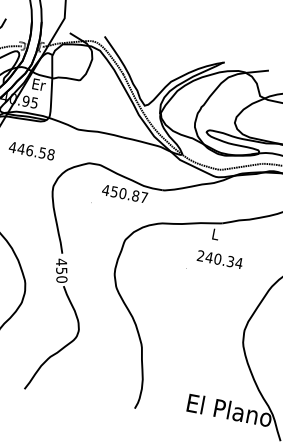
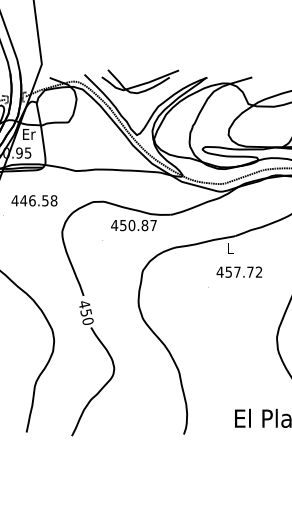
part: (158, 53) -> (140, 81), added
text: (219, 258) -> (239, 271), 240.34 -> 457.72

